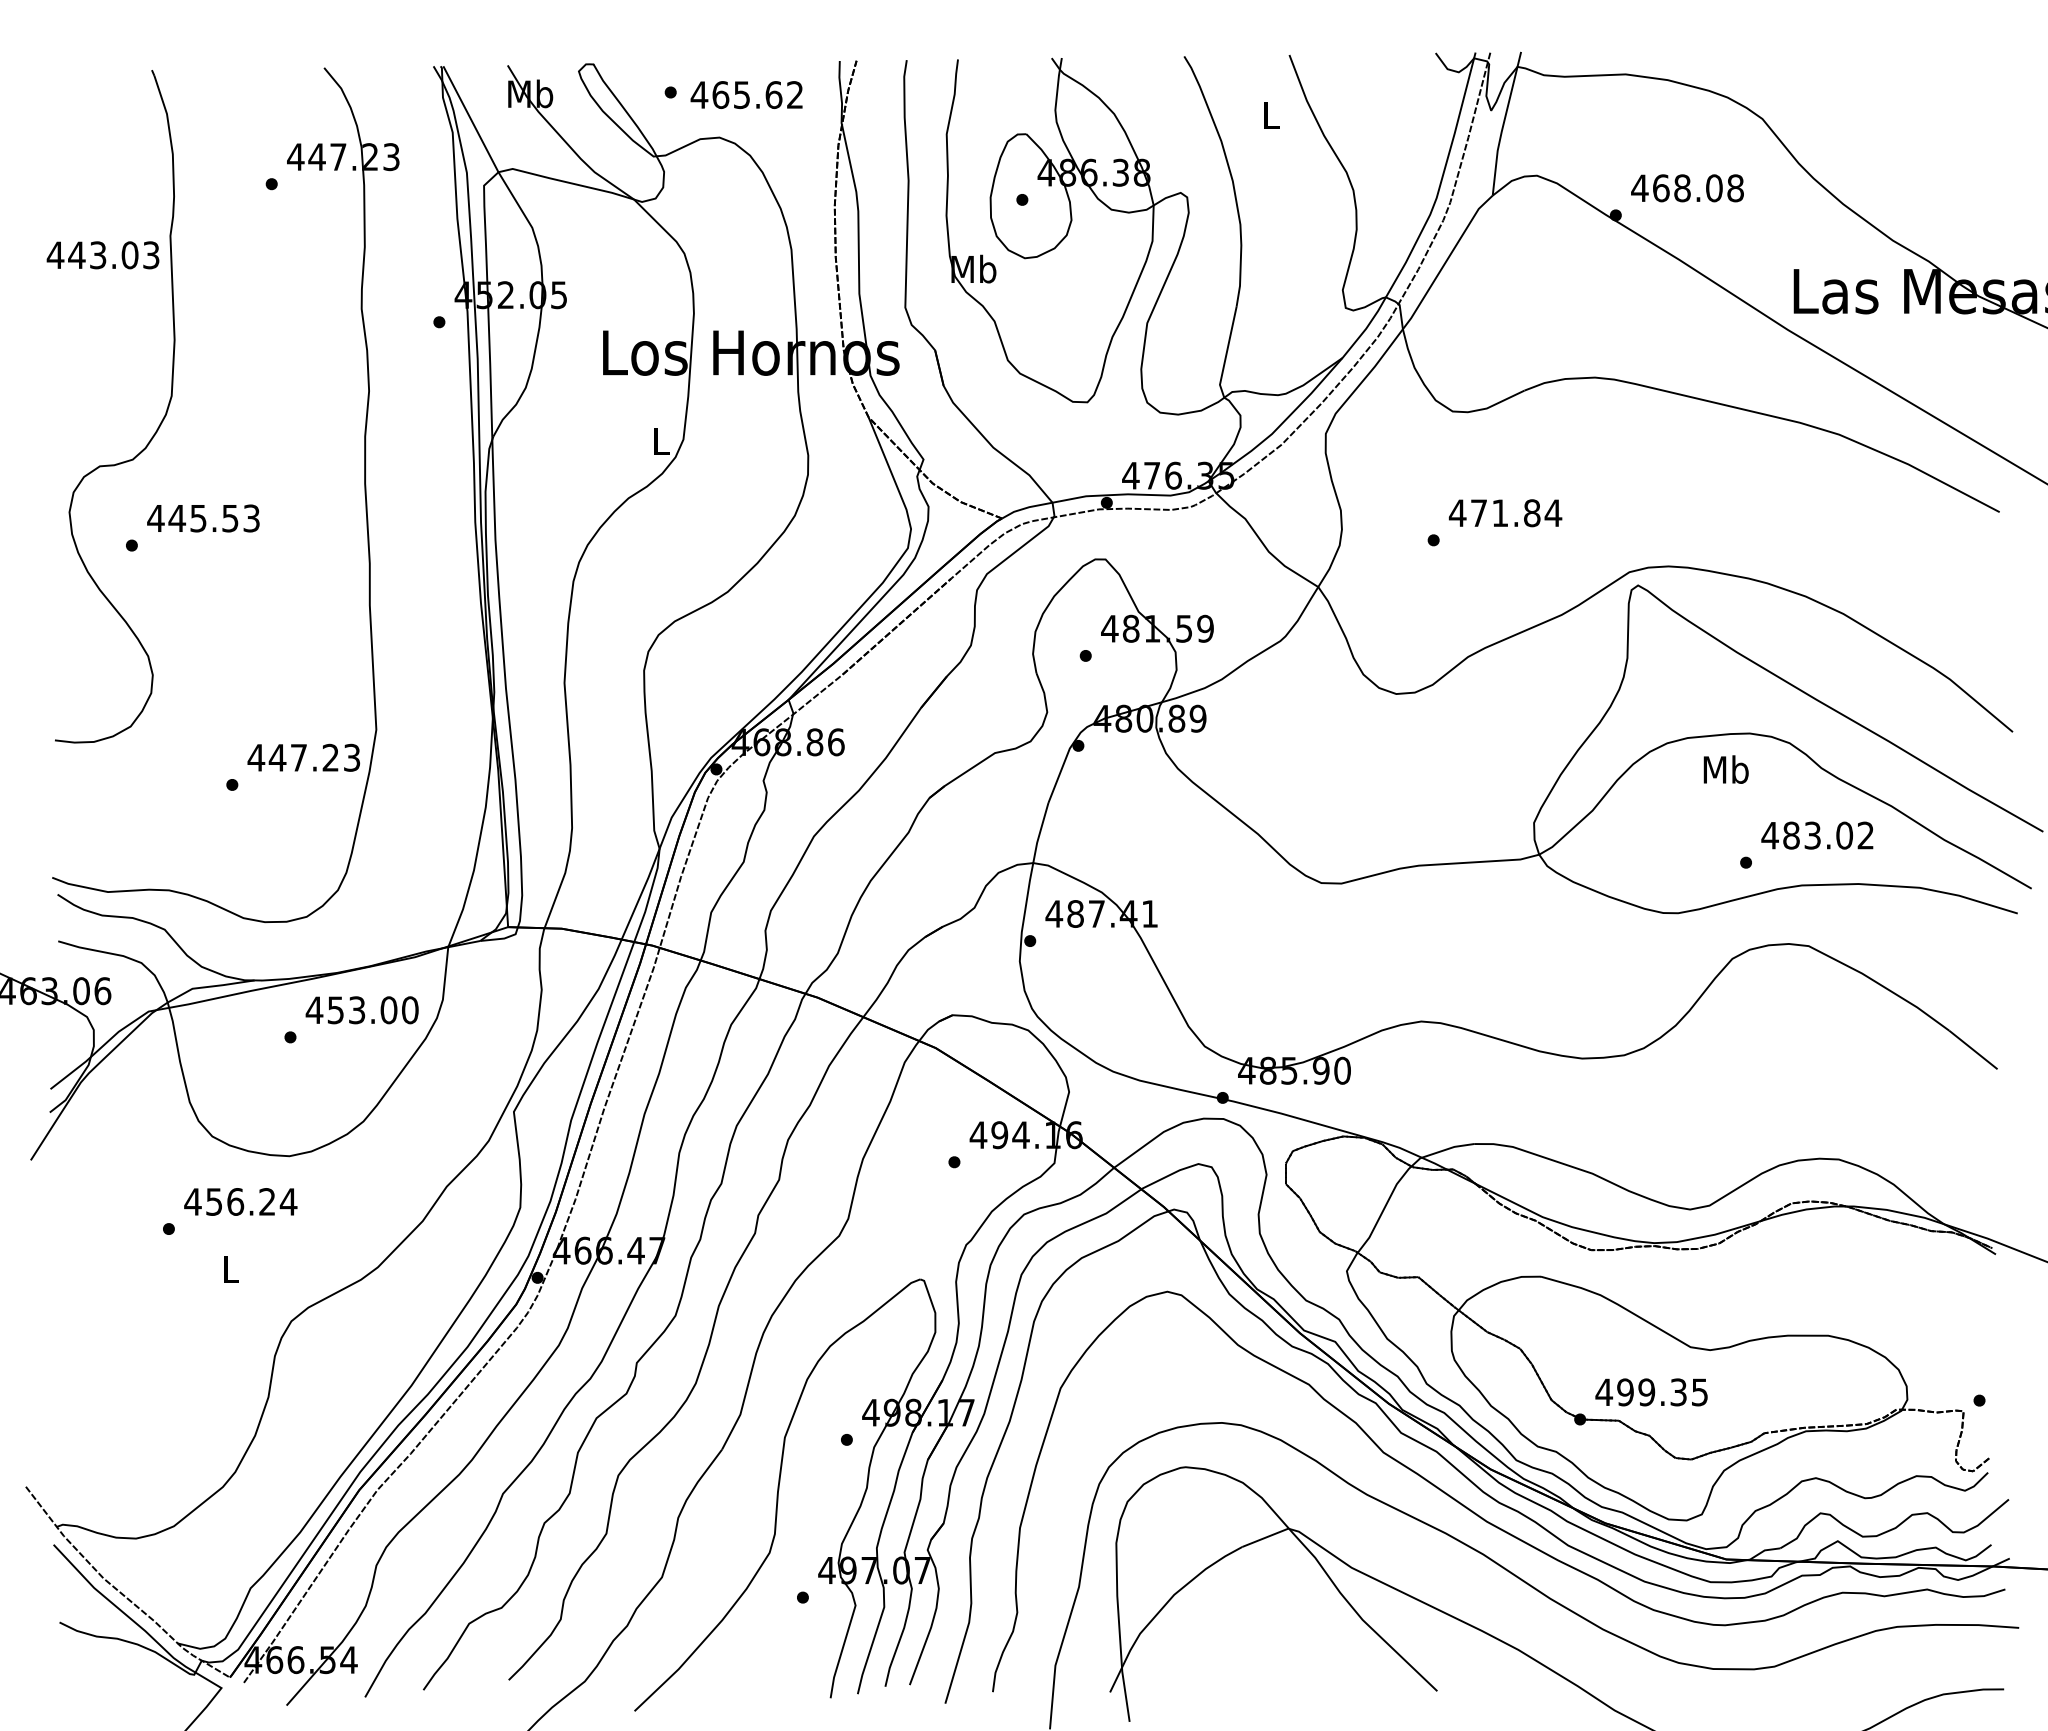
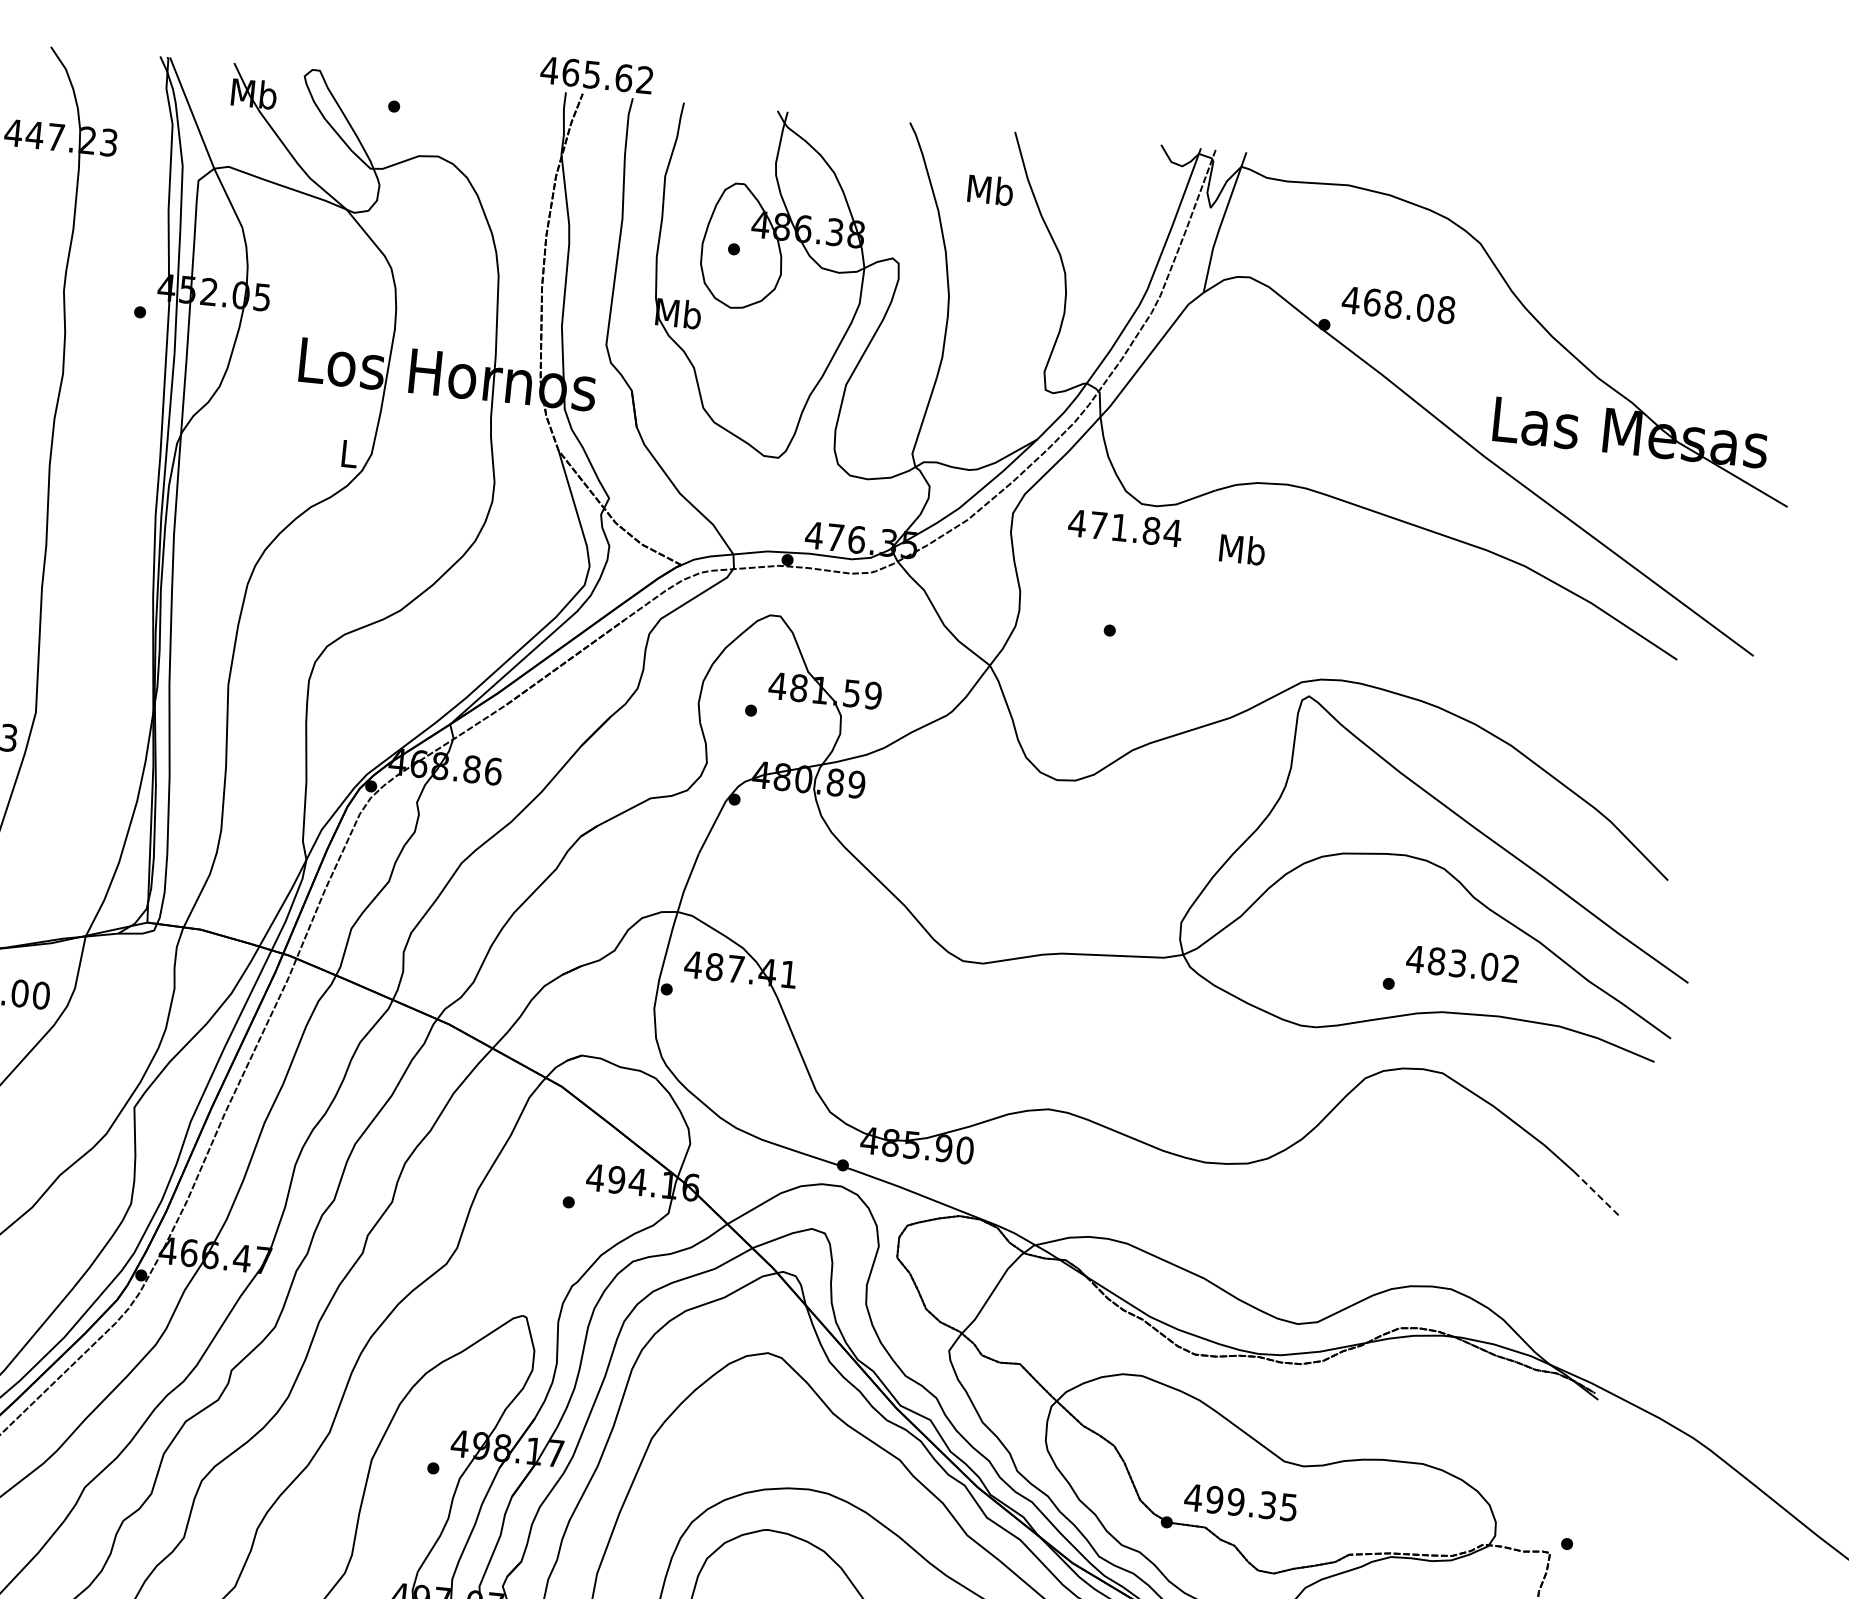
text: (746, 94) -> (596, 74), moved
text: (1270, 115) -> (990, 190), L -> Mb
text: (1505, 513) -> (1125, 528), moved
text: (1725, 769) -> (1241, 549), moved
line: (1973, 1049) -> (1596, 1193), solid -> dashed

